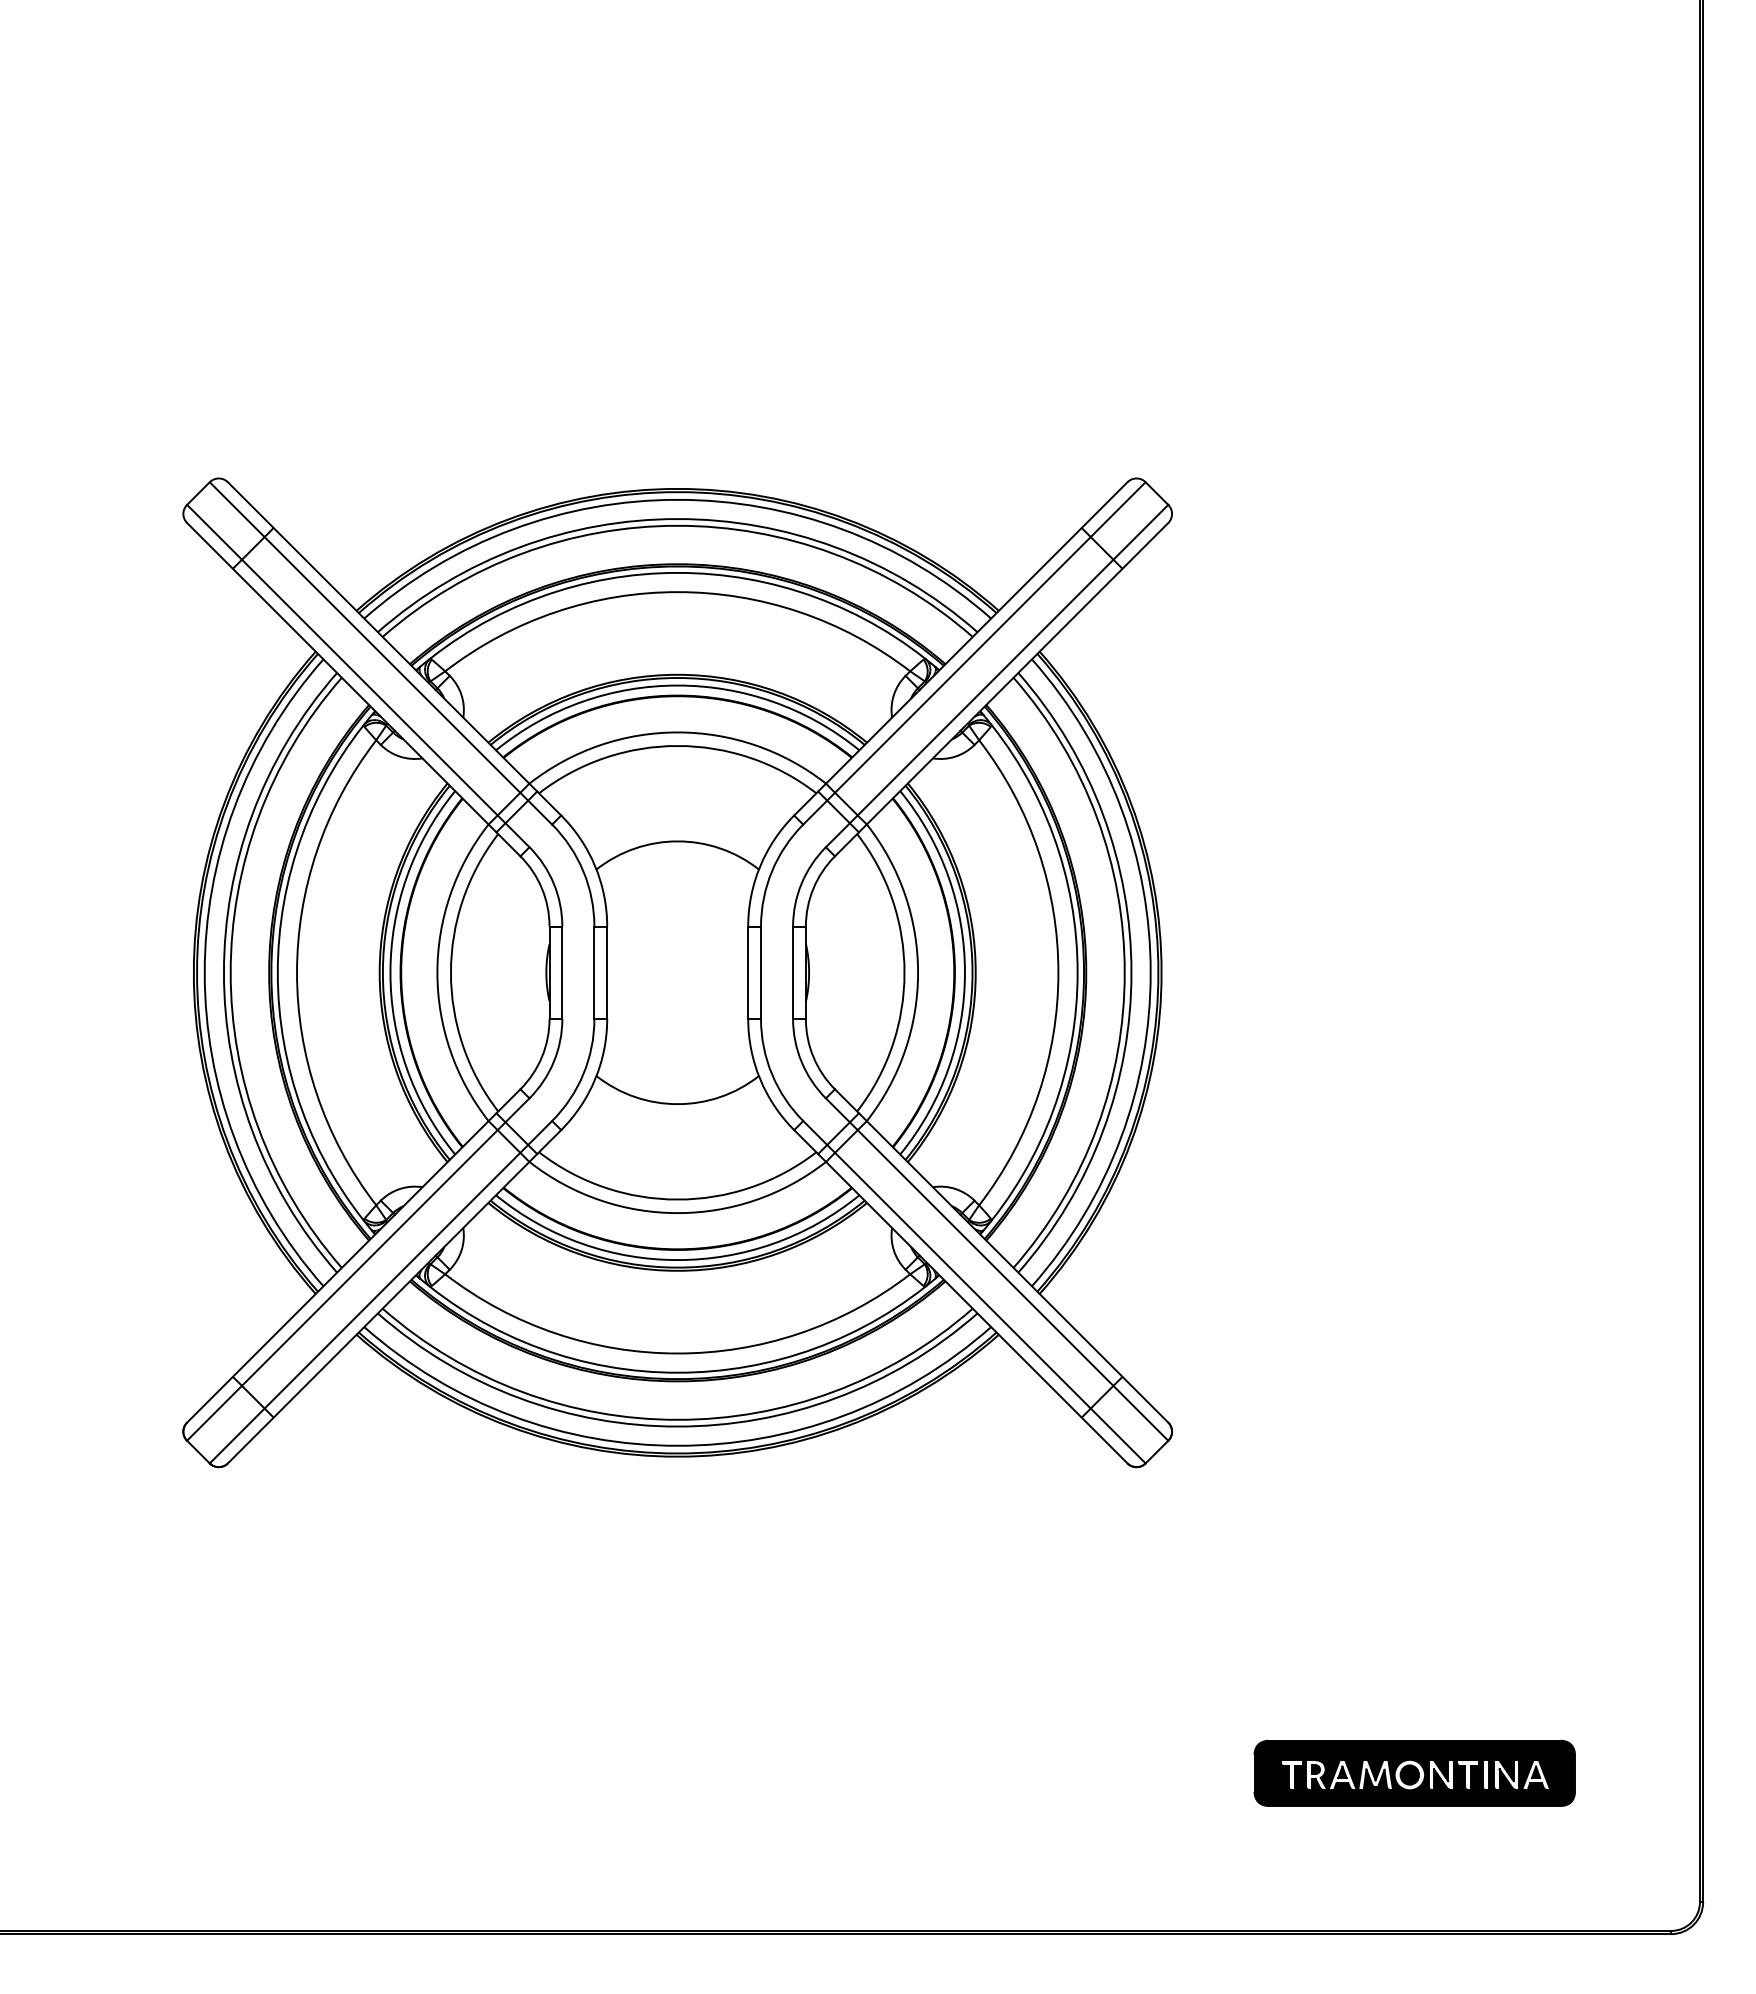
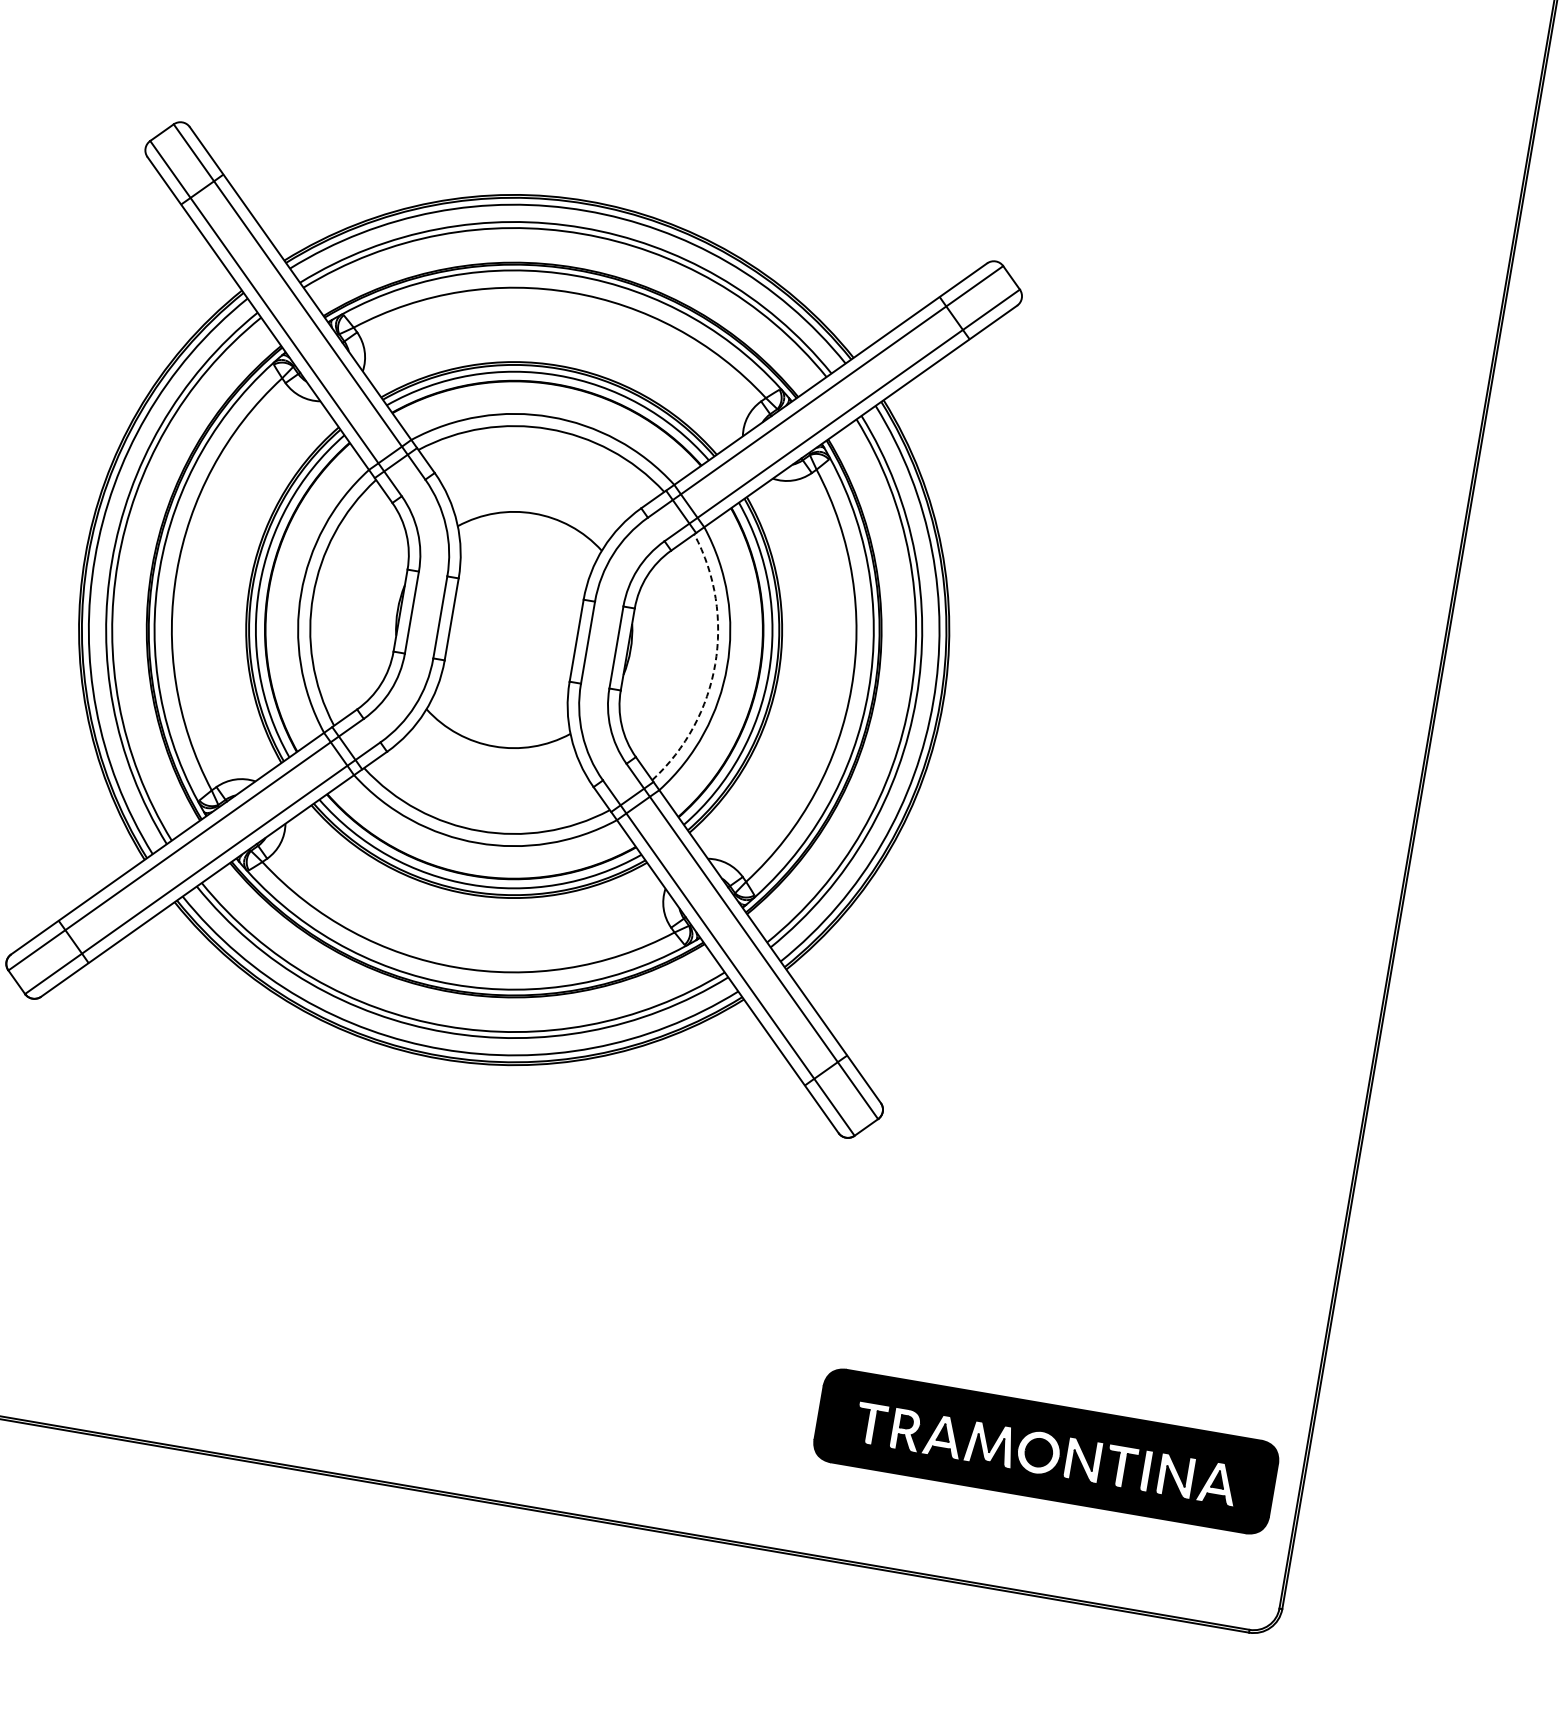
arc: (904, 972) -> (715, 664), solid -> dashed
part: (1414, 1772) -> (1046, 1450), size x1.6

